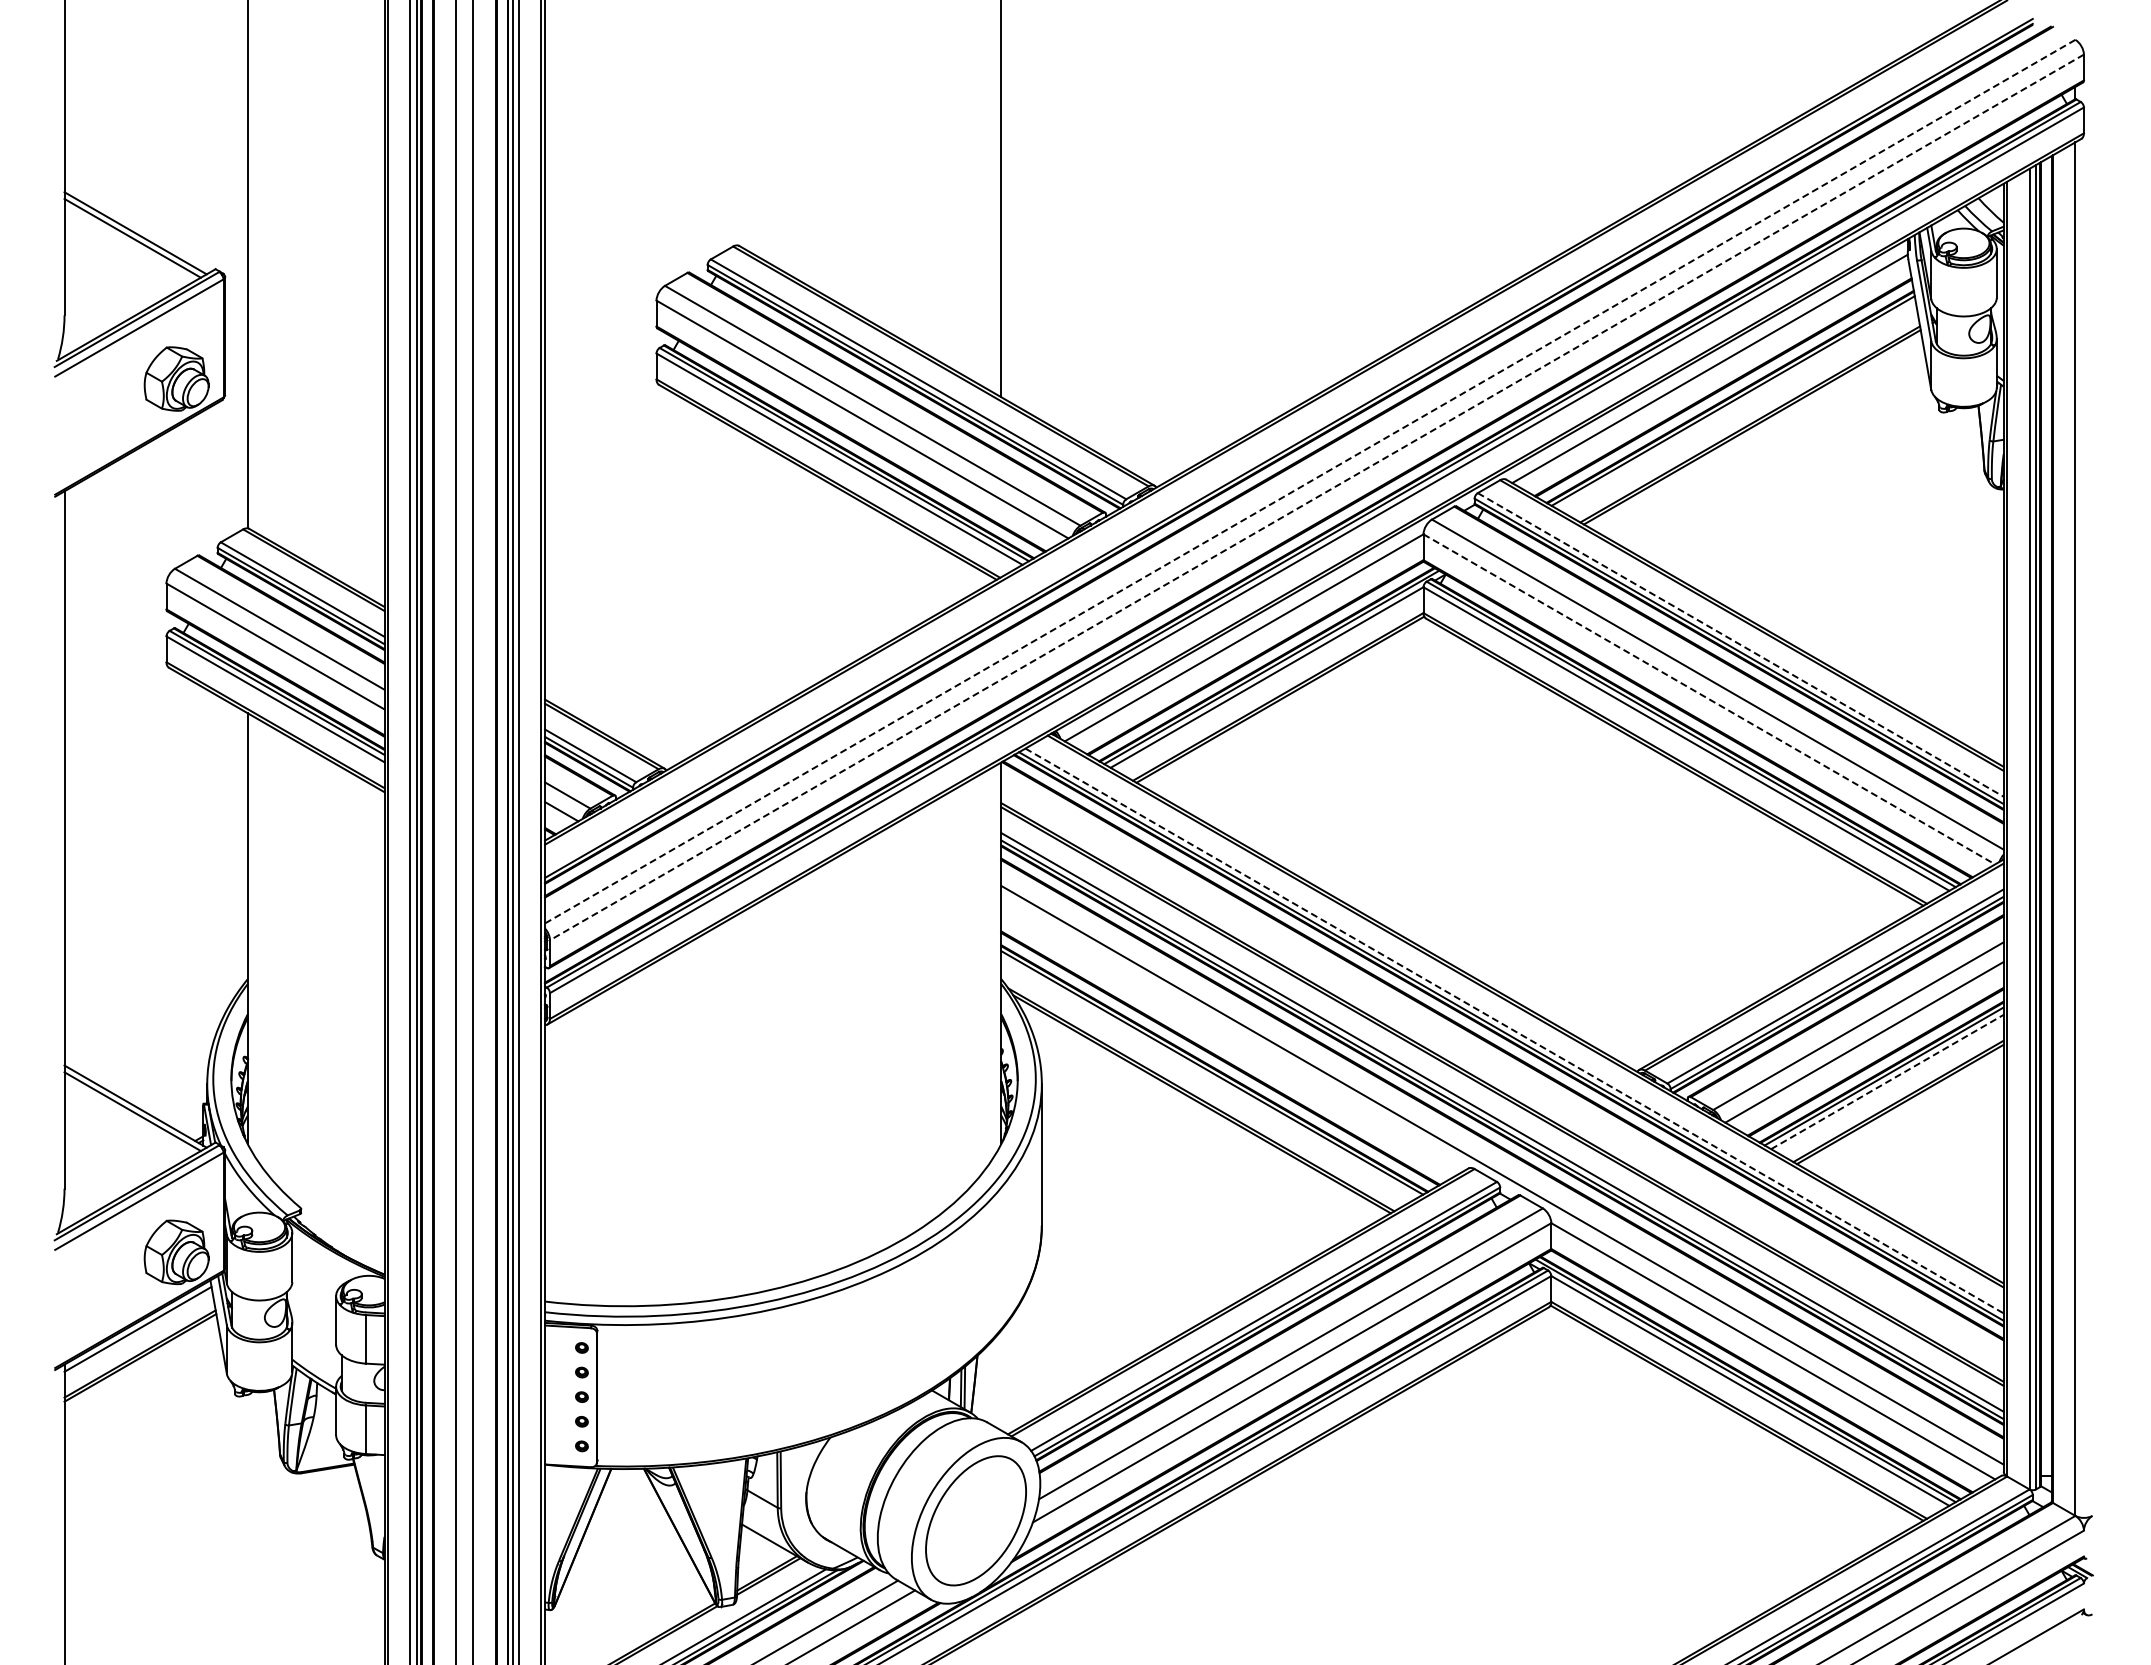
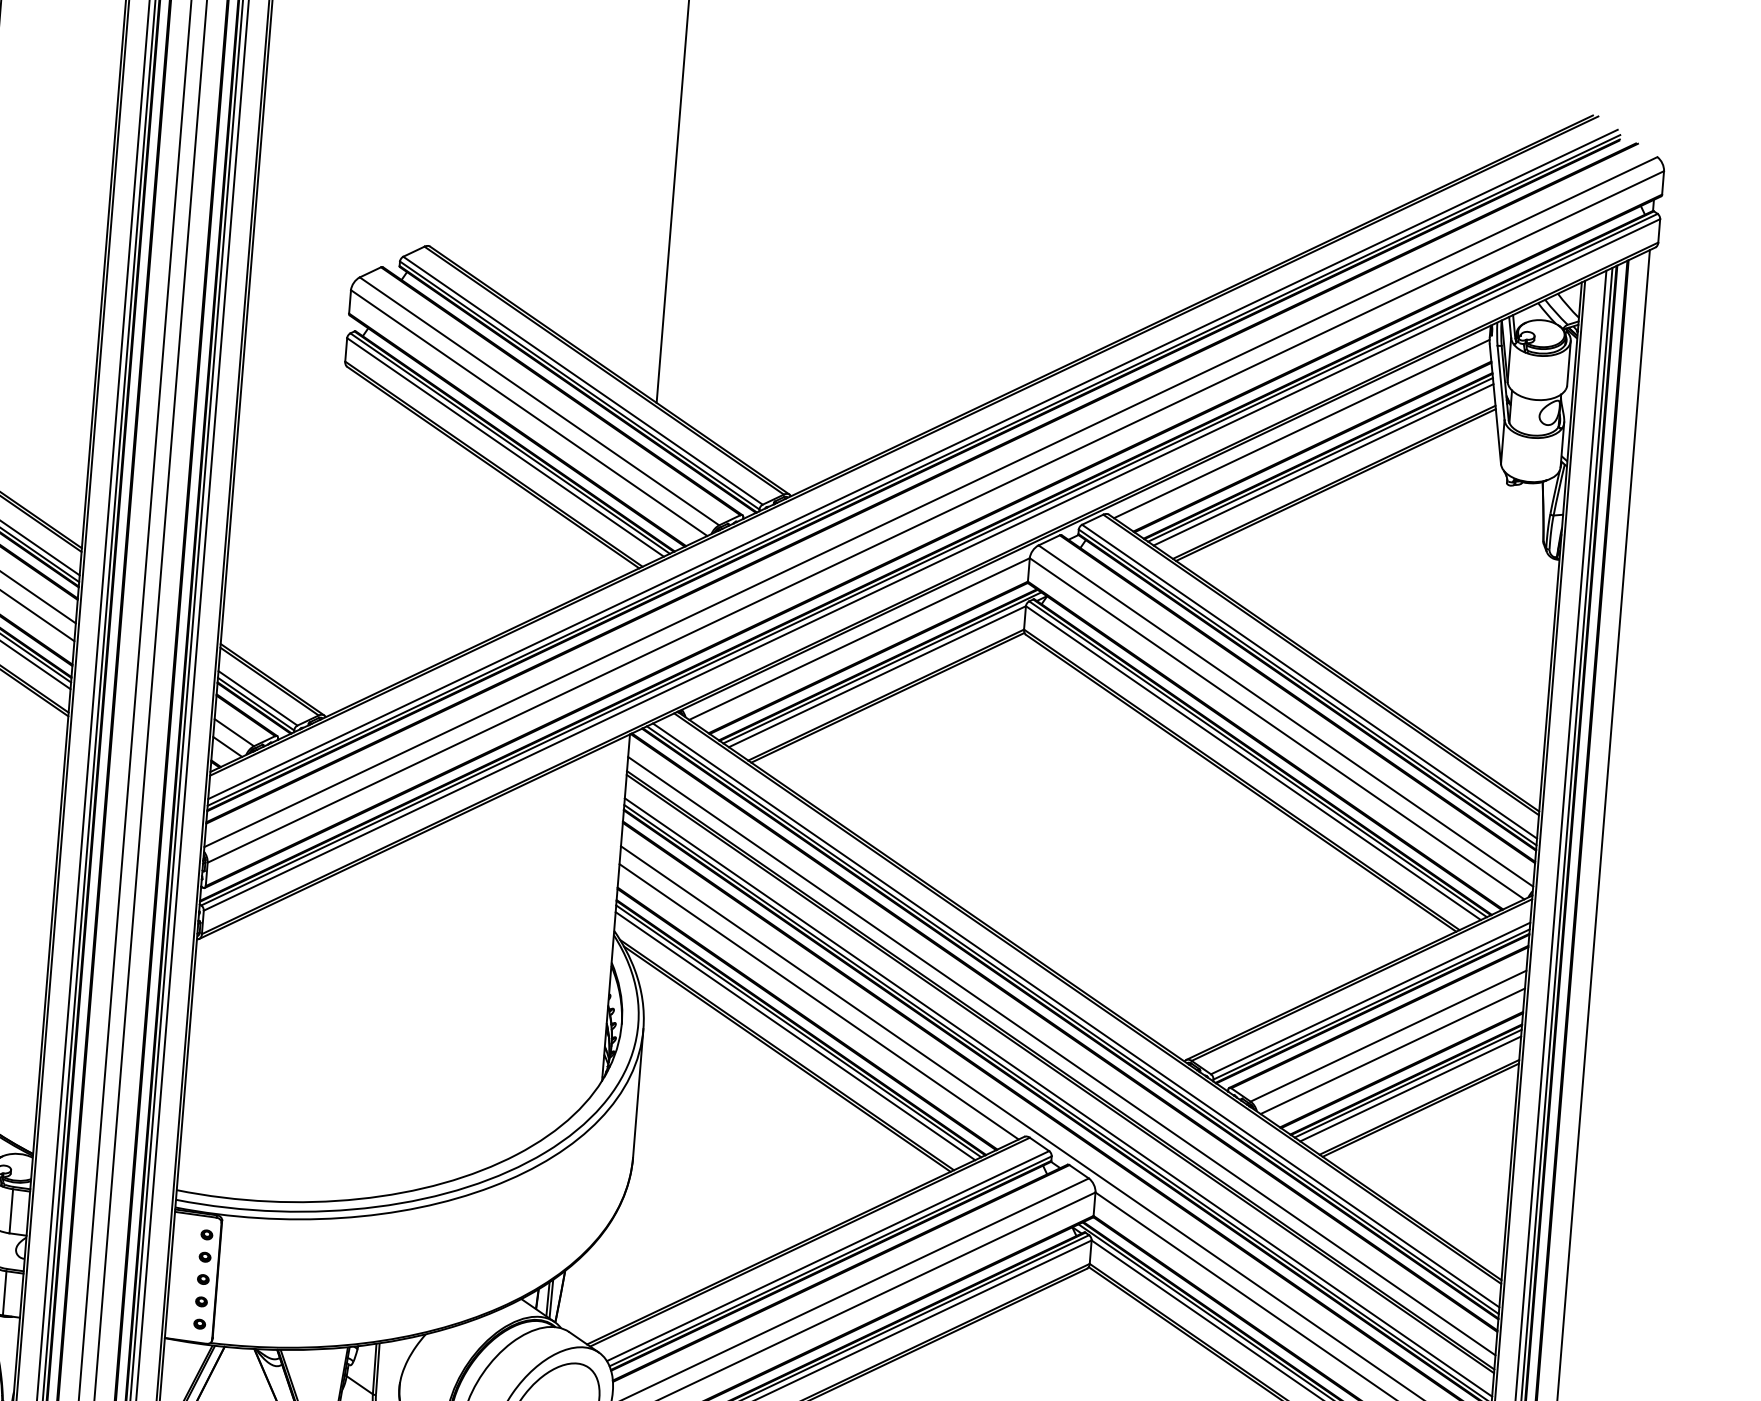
line: (1736, 405) -> (1323, 464), added
line: (1287, 441) -> (913, 464), added
line: (1310, 481) -> (931, 502), dashed -> solid
line: (1316, 497) -> (935, 516), dashed -> solid
line: (1740, 644) -> (1309, 681), dashed -> solid
line: (1709, 699) -> (1277, 728), dashed -> solid
line: (1514, 1030) -> (1076, 1014), dashed -> solid
line: (1231, 1038) -> (818, 1001), added
line: (1502, 1076) -> (1061, 1055), added
line: (1208, 1078) -> (795, 1036), added
line: (1887, 1081) -> (1410, 1088), dashed -> solid

